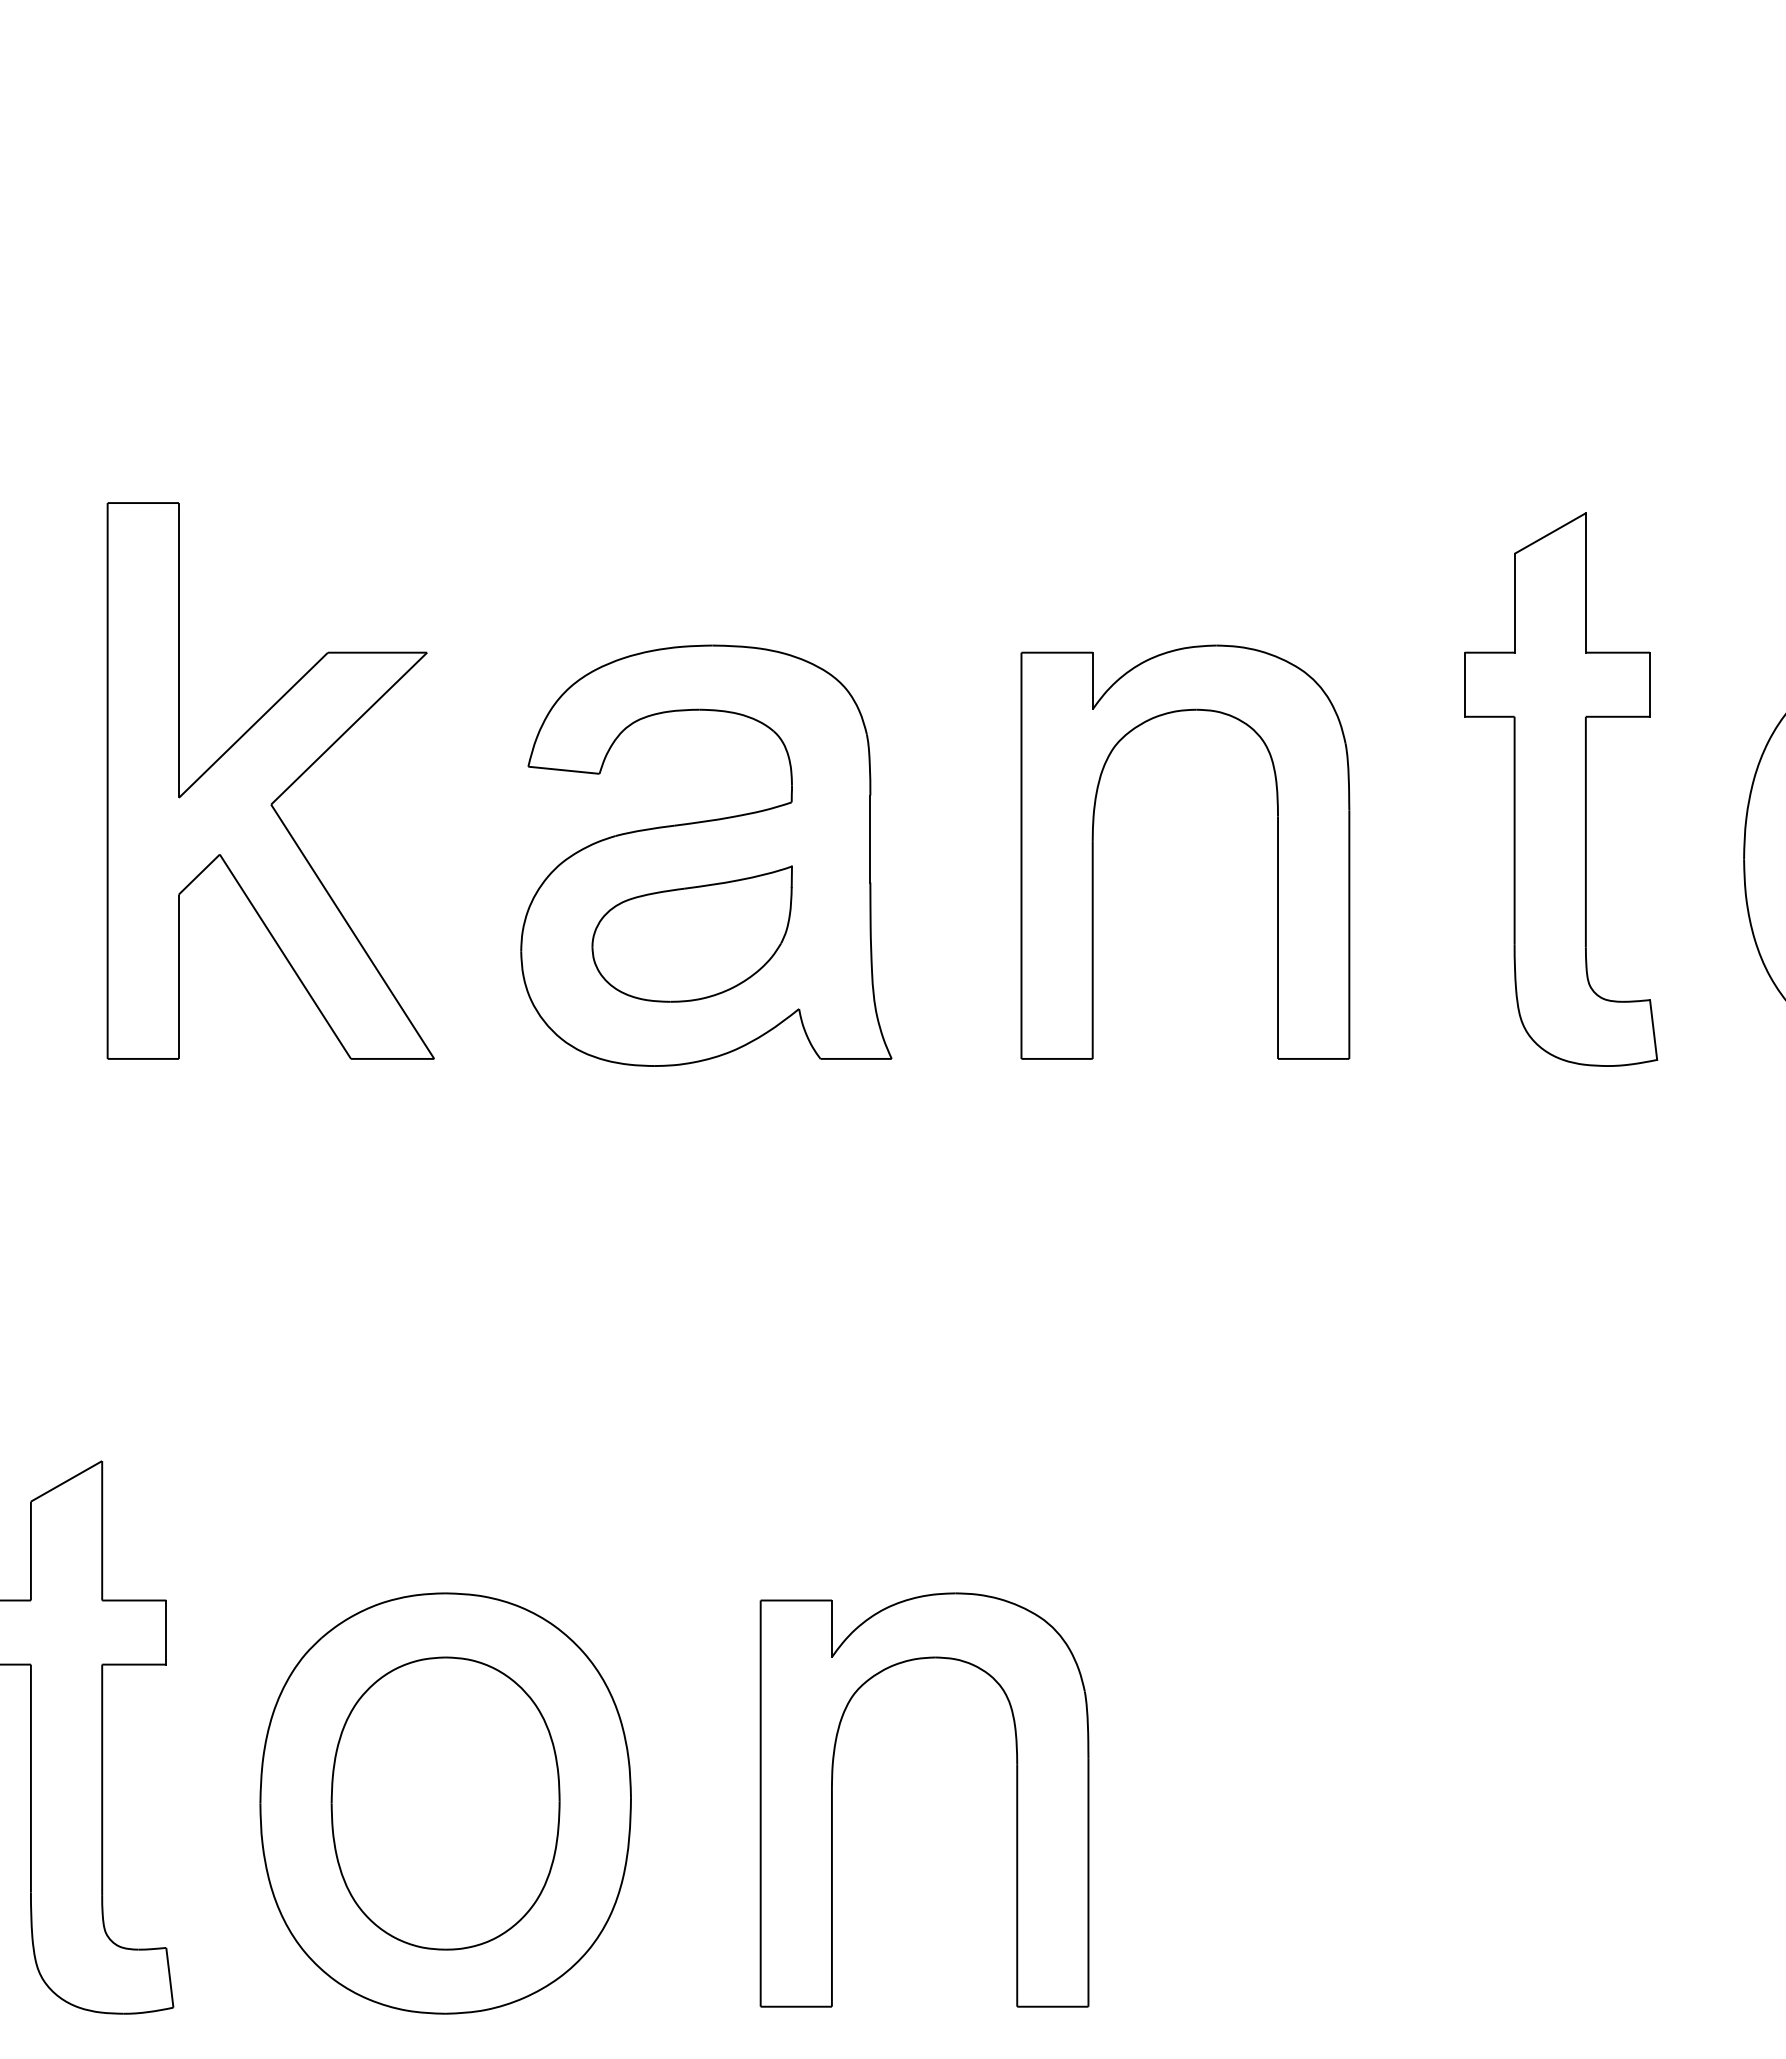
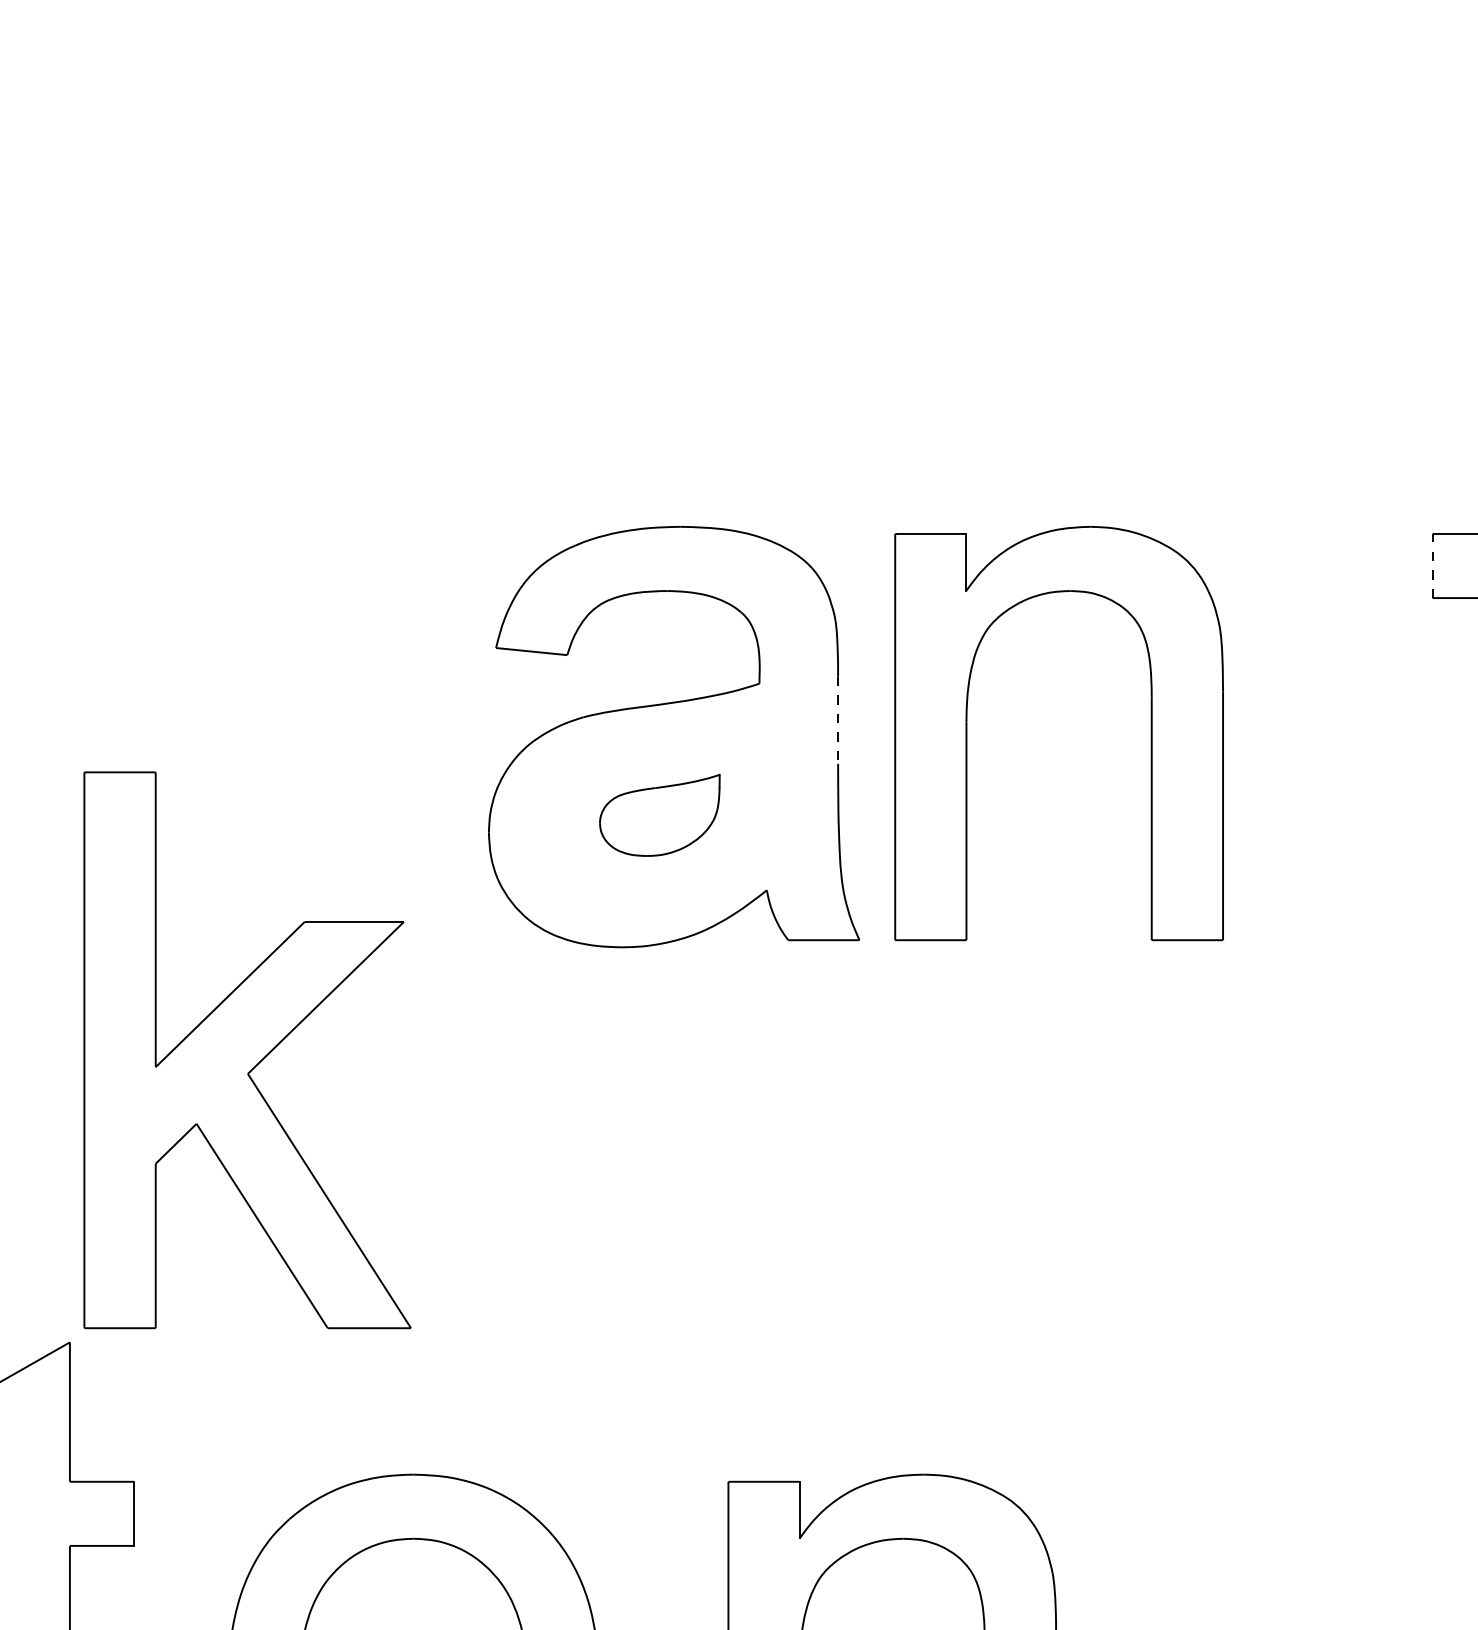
line: (1464, 684) -> (1432, 565), solid -> dashed
part: (270, 780) -> (247, 1049), moved
line: (870, 839) -> (838, 720), solid -> dashed
part: (1093, 851) -> (967, 732), moved
part: (691, 933) -> (659, 814), size x0.6

